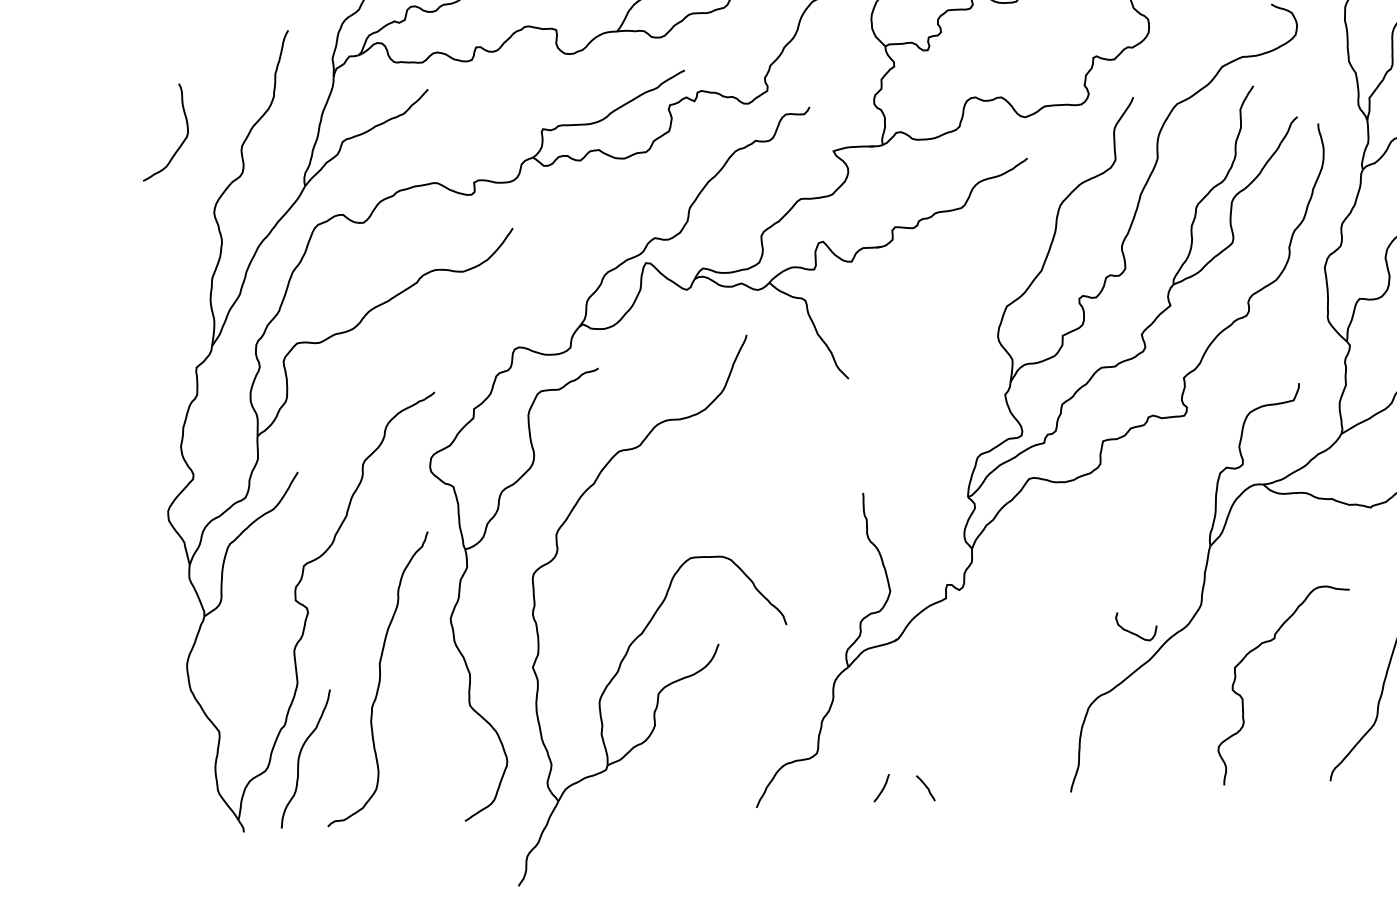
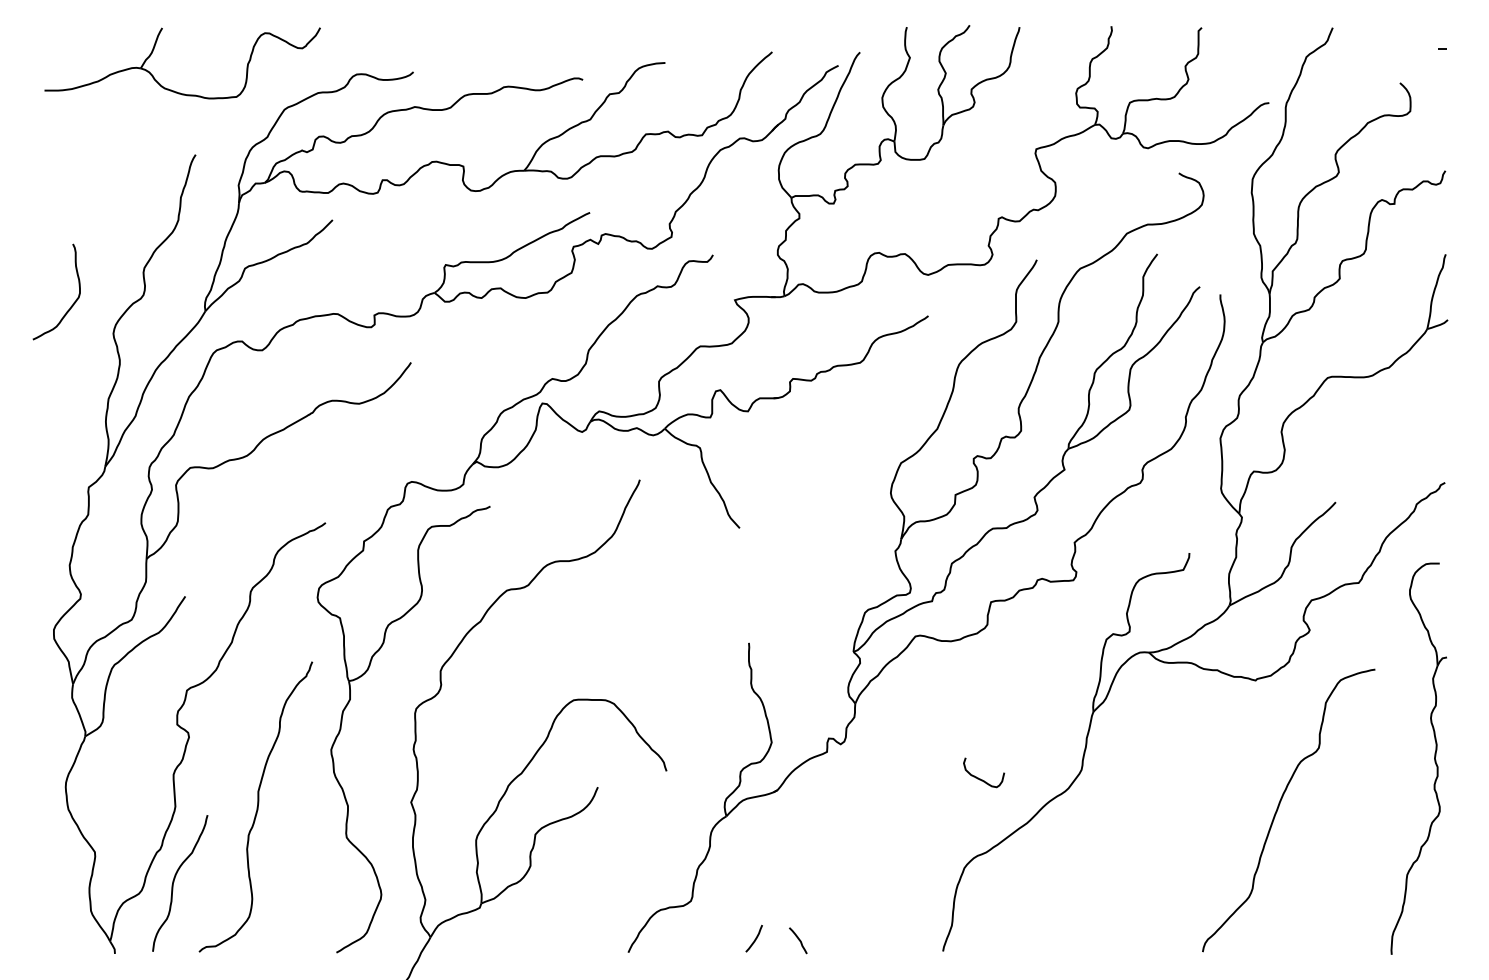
curve: (181, 142) -> (73, 302), moved
curve: (1133, 632) -> (980, 778), moved
curve: (1243, 698) -> (1119, 865), removed

